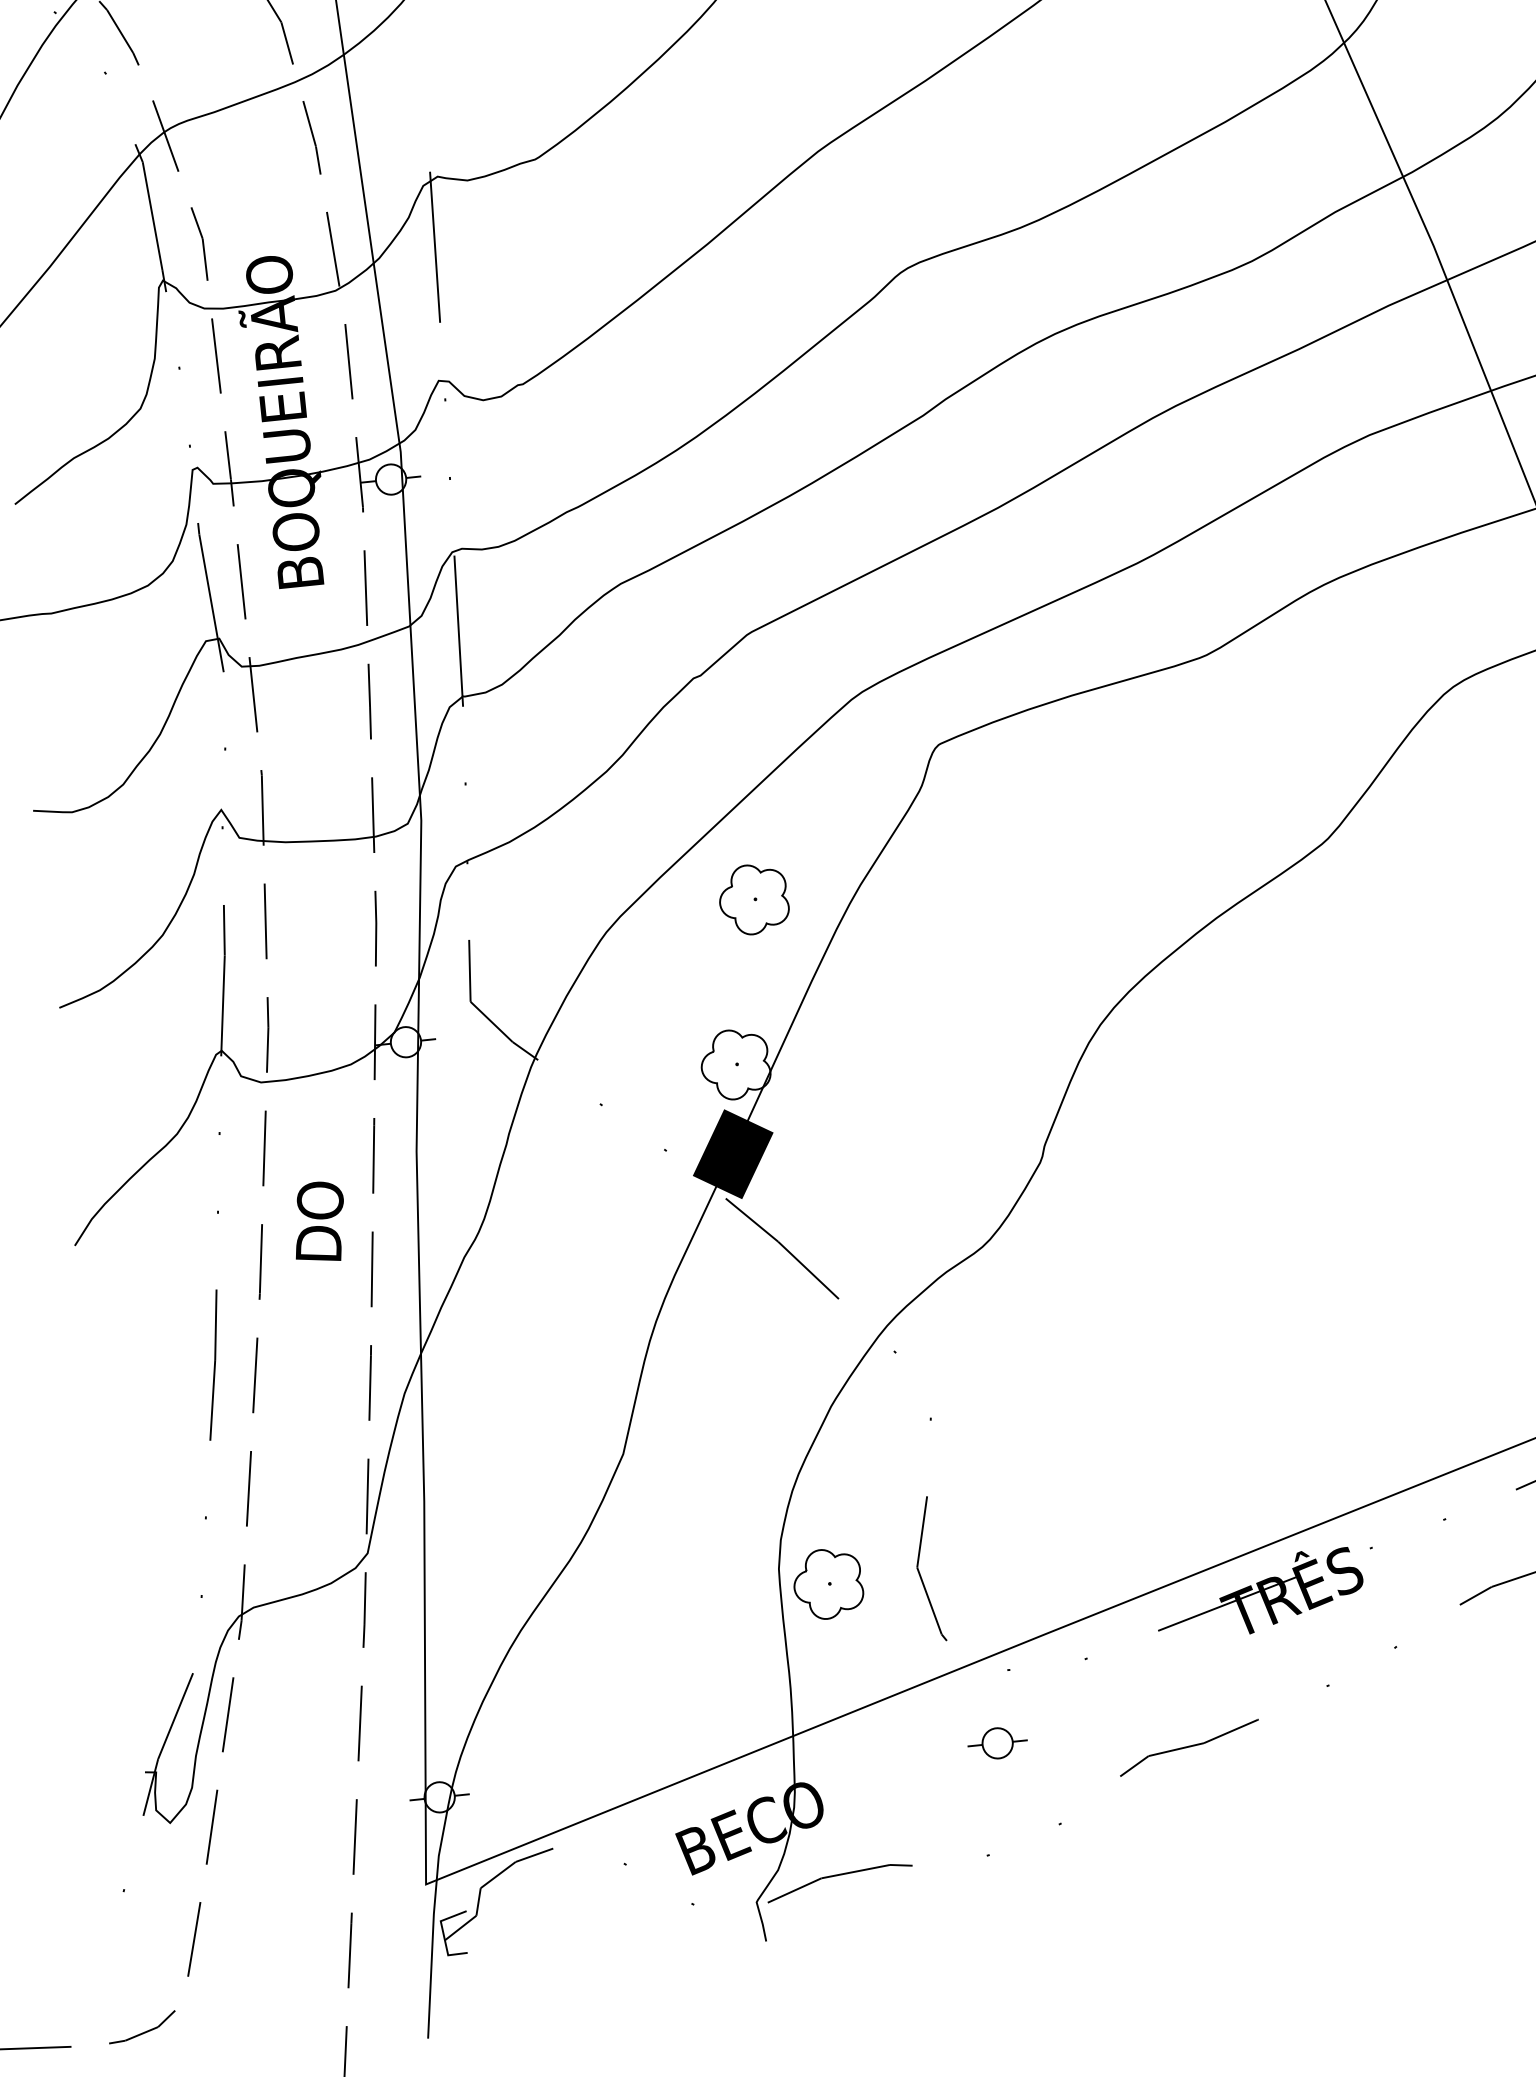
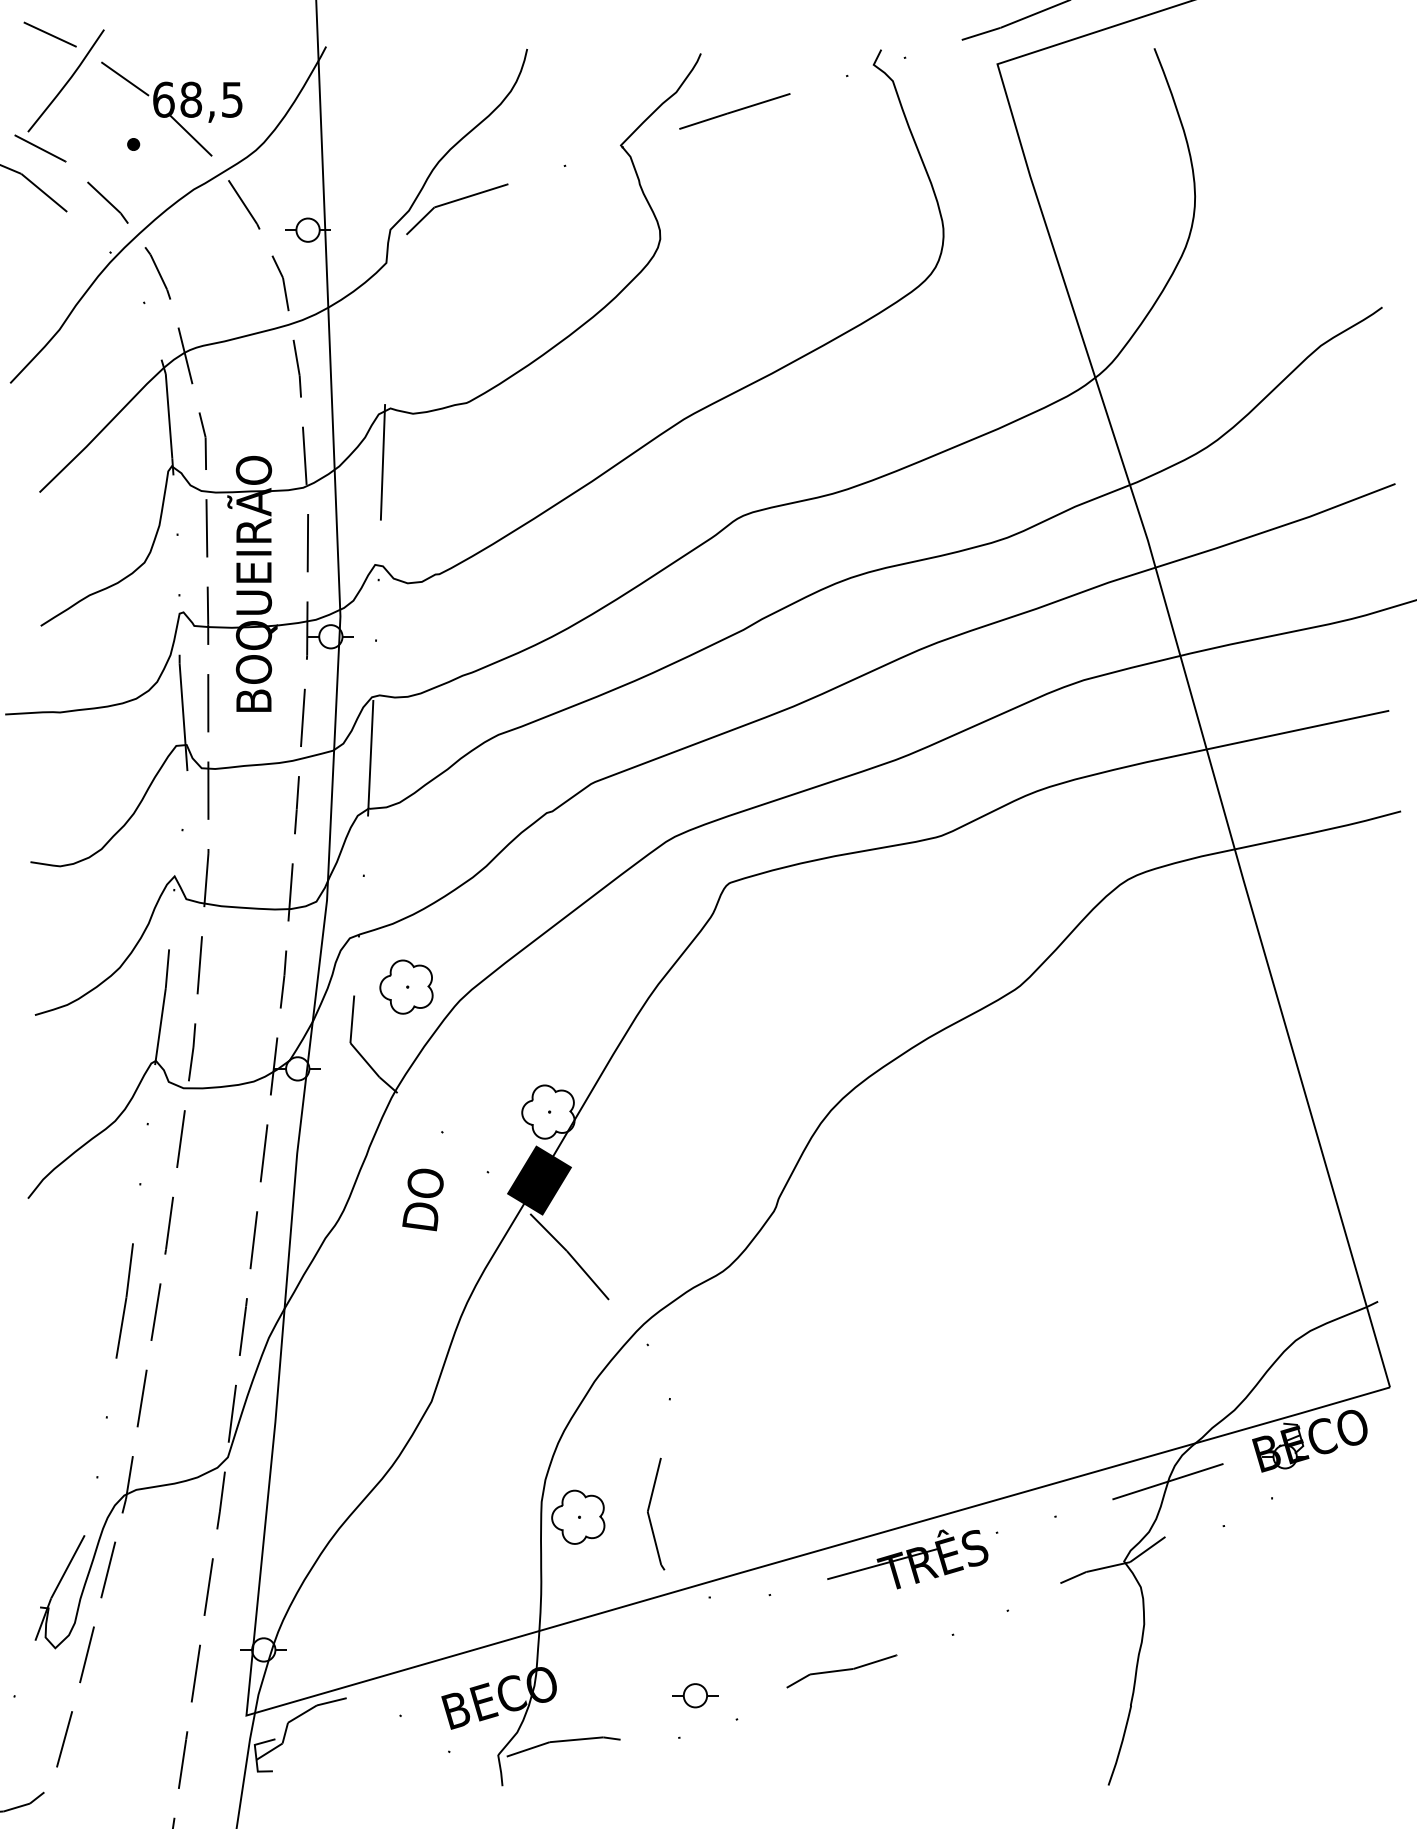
part: (753, 898) -> (406, 986), moved
text: (318, 1221) -> (422, 1199), moved
part: (997, 1743) -> (695, 1695), moved

